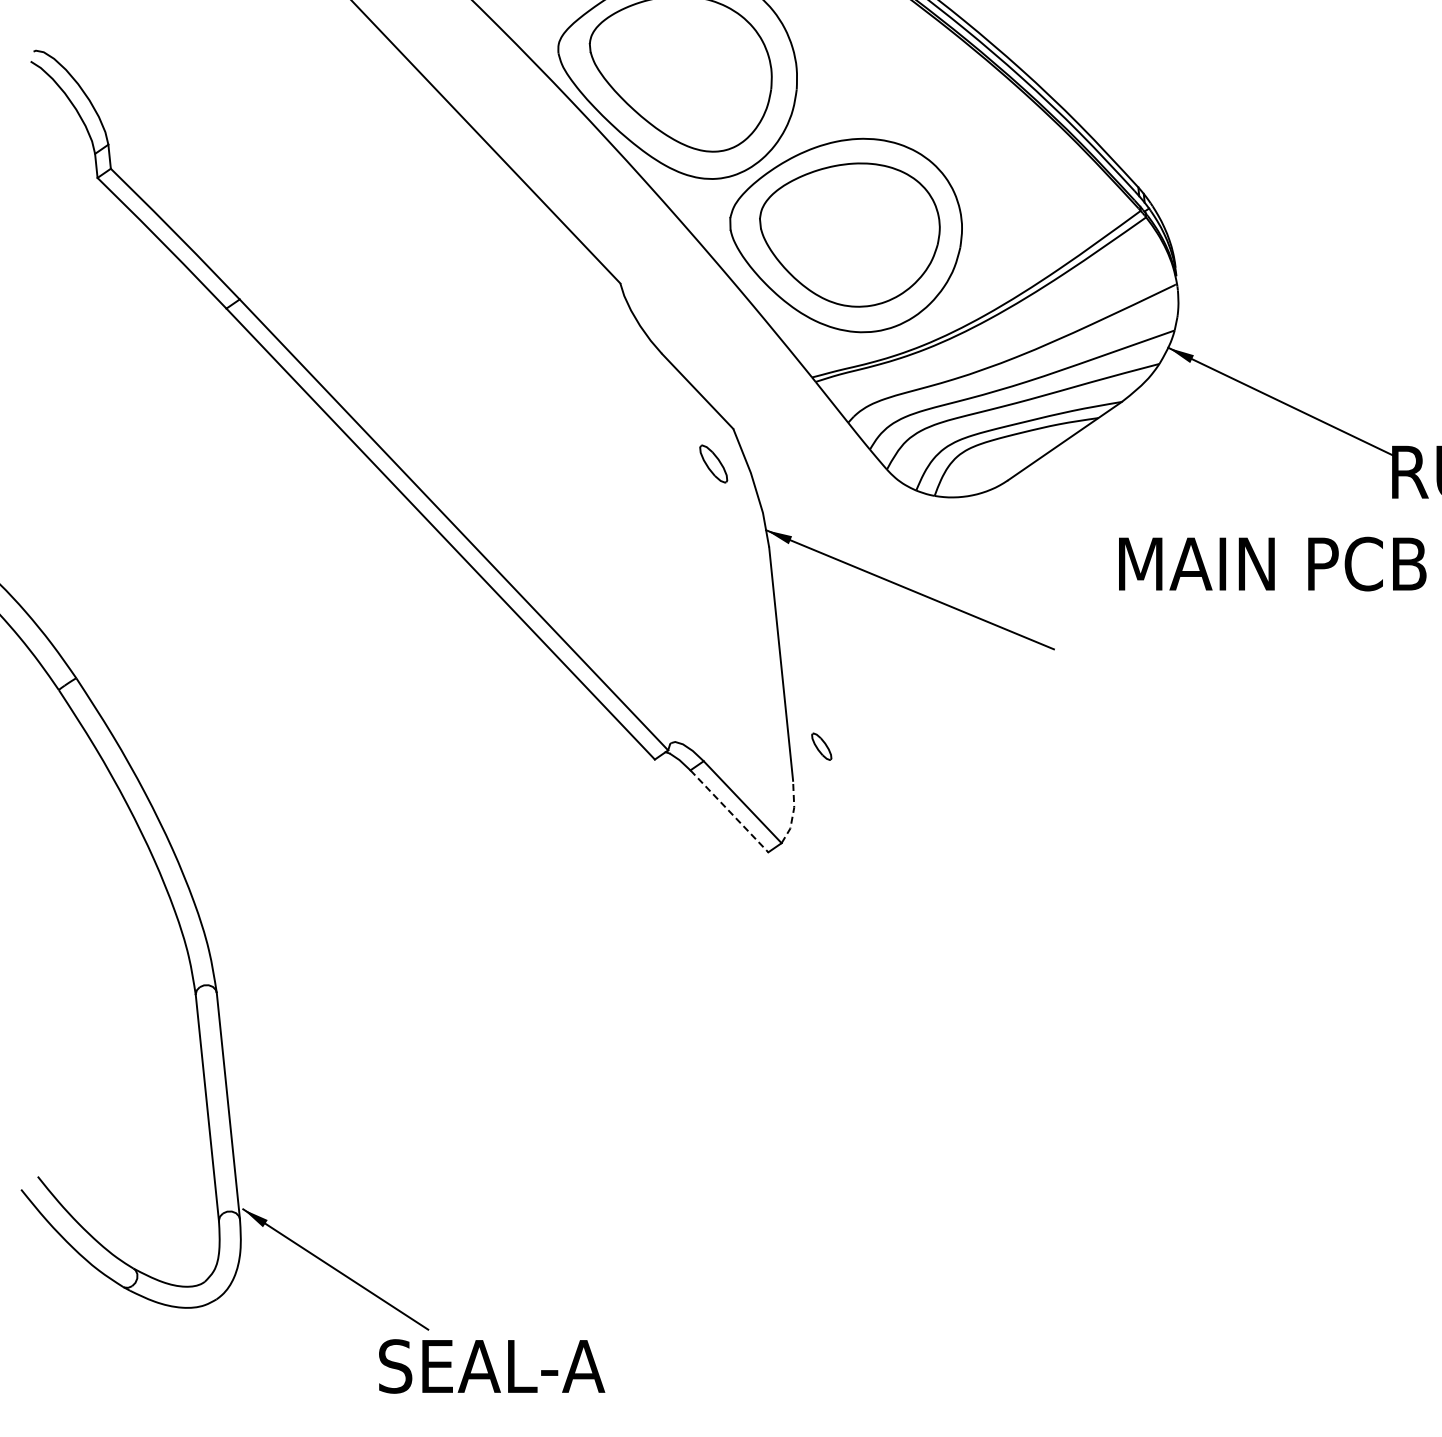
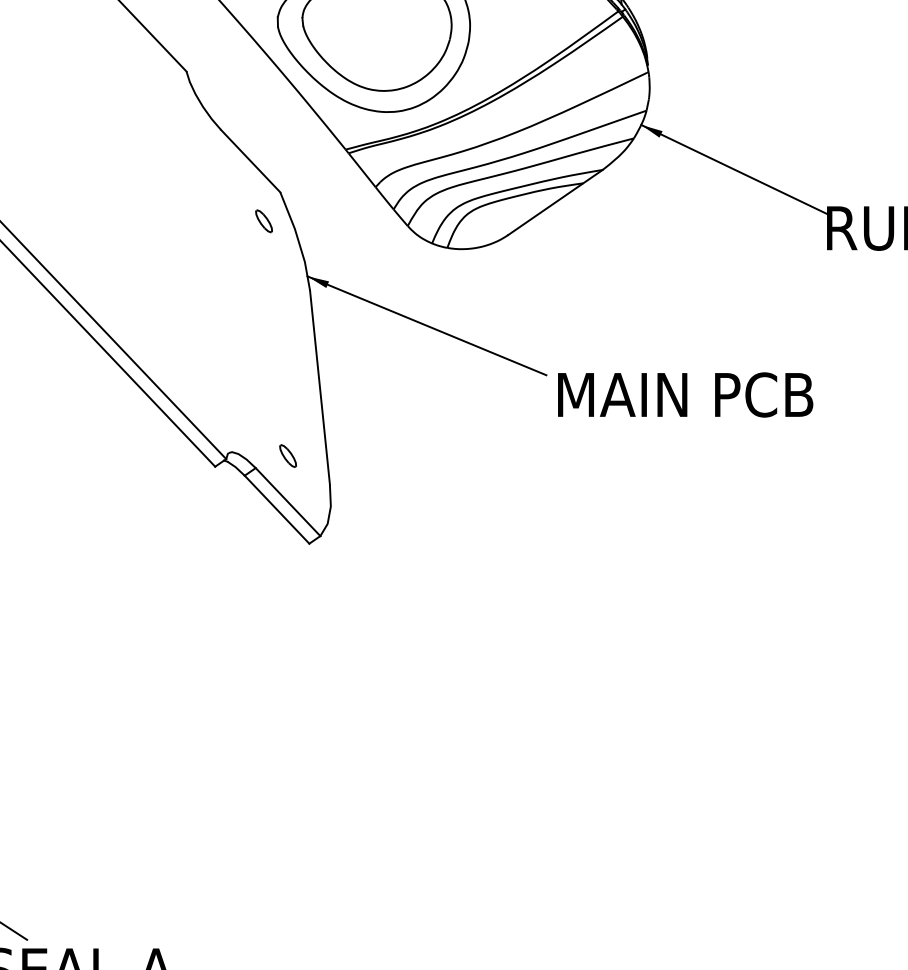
part: (713, 463) -> (263, 221), size x0.71
text: (1272, 563) -> (685, 394), moved
part: (821, 746) -> (287, 455), moved
line: (729, 811) -> (277, 509), dashed -> solid
line: (793, 813) -> (330, 511), dashed -> solid

